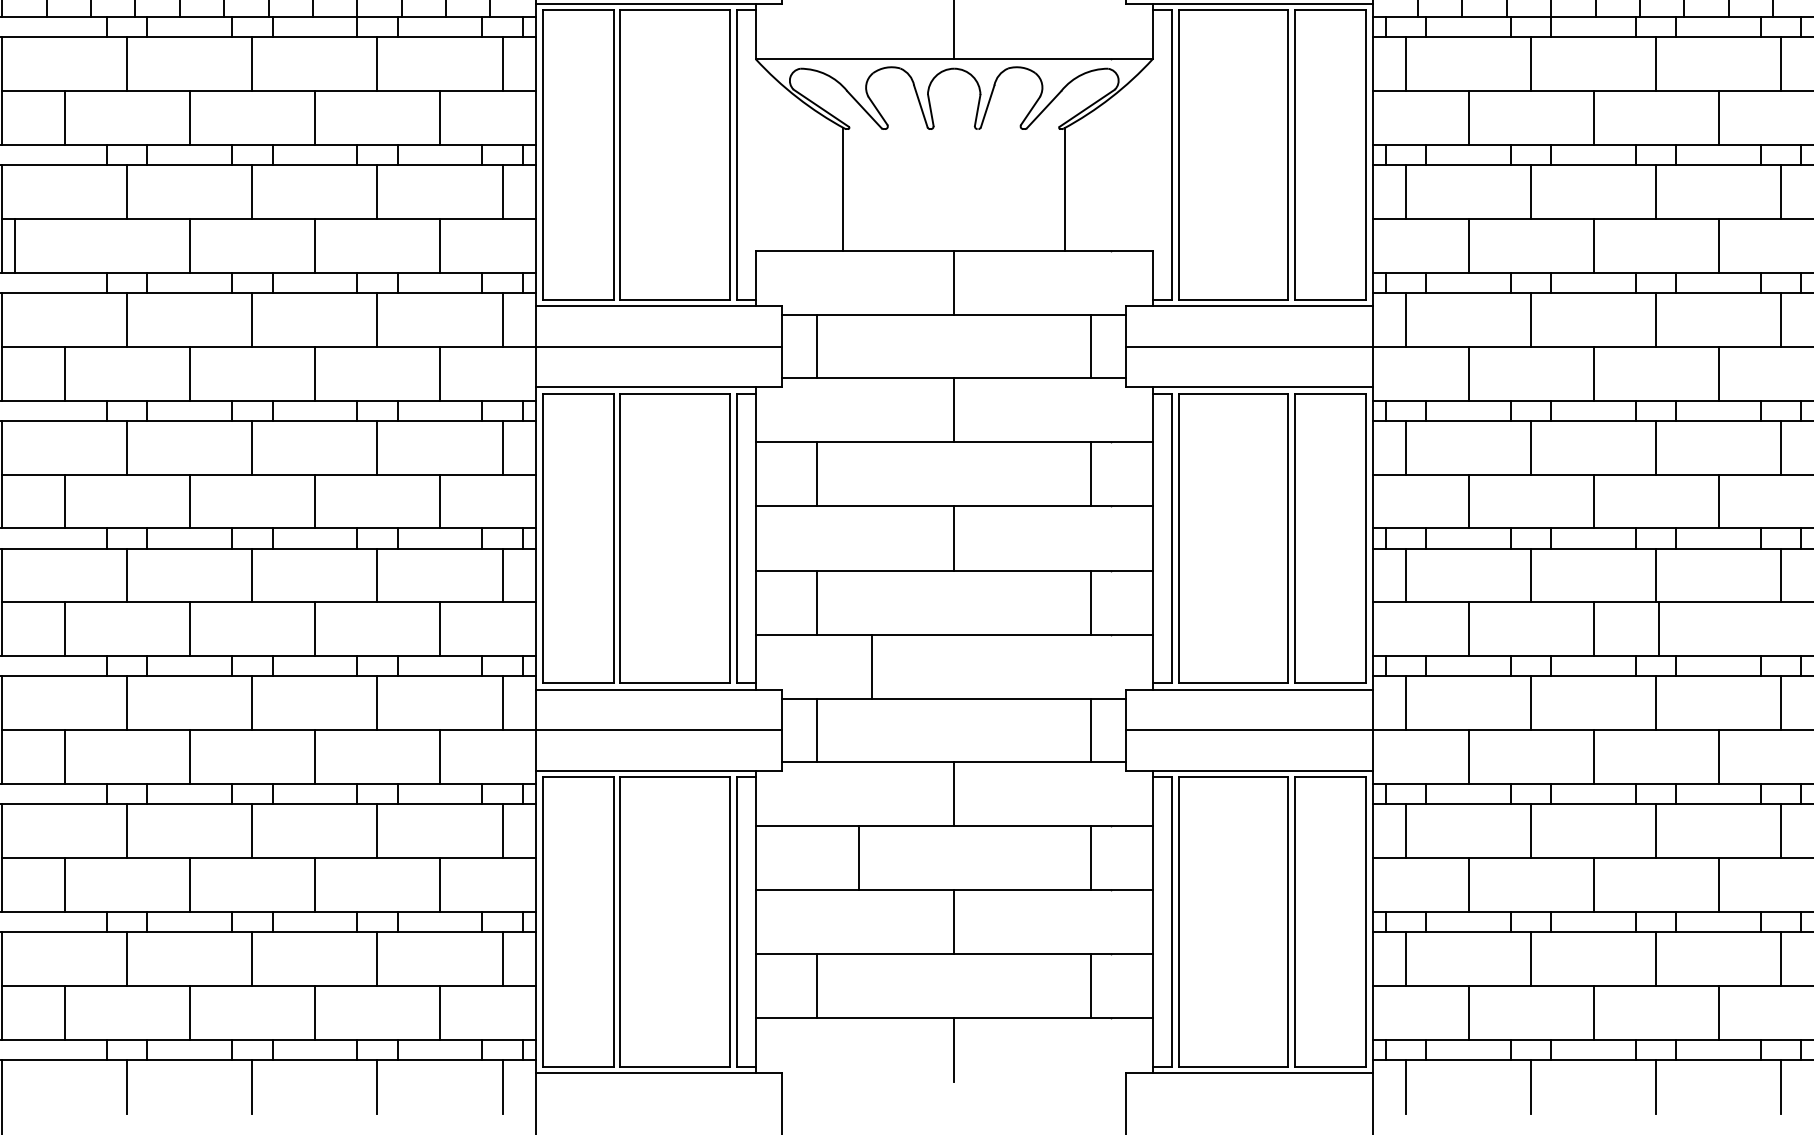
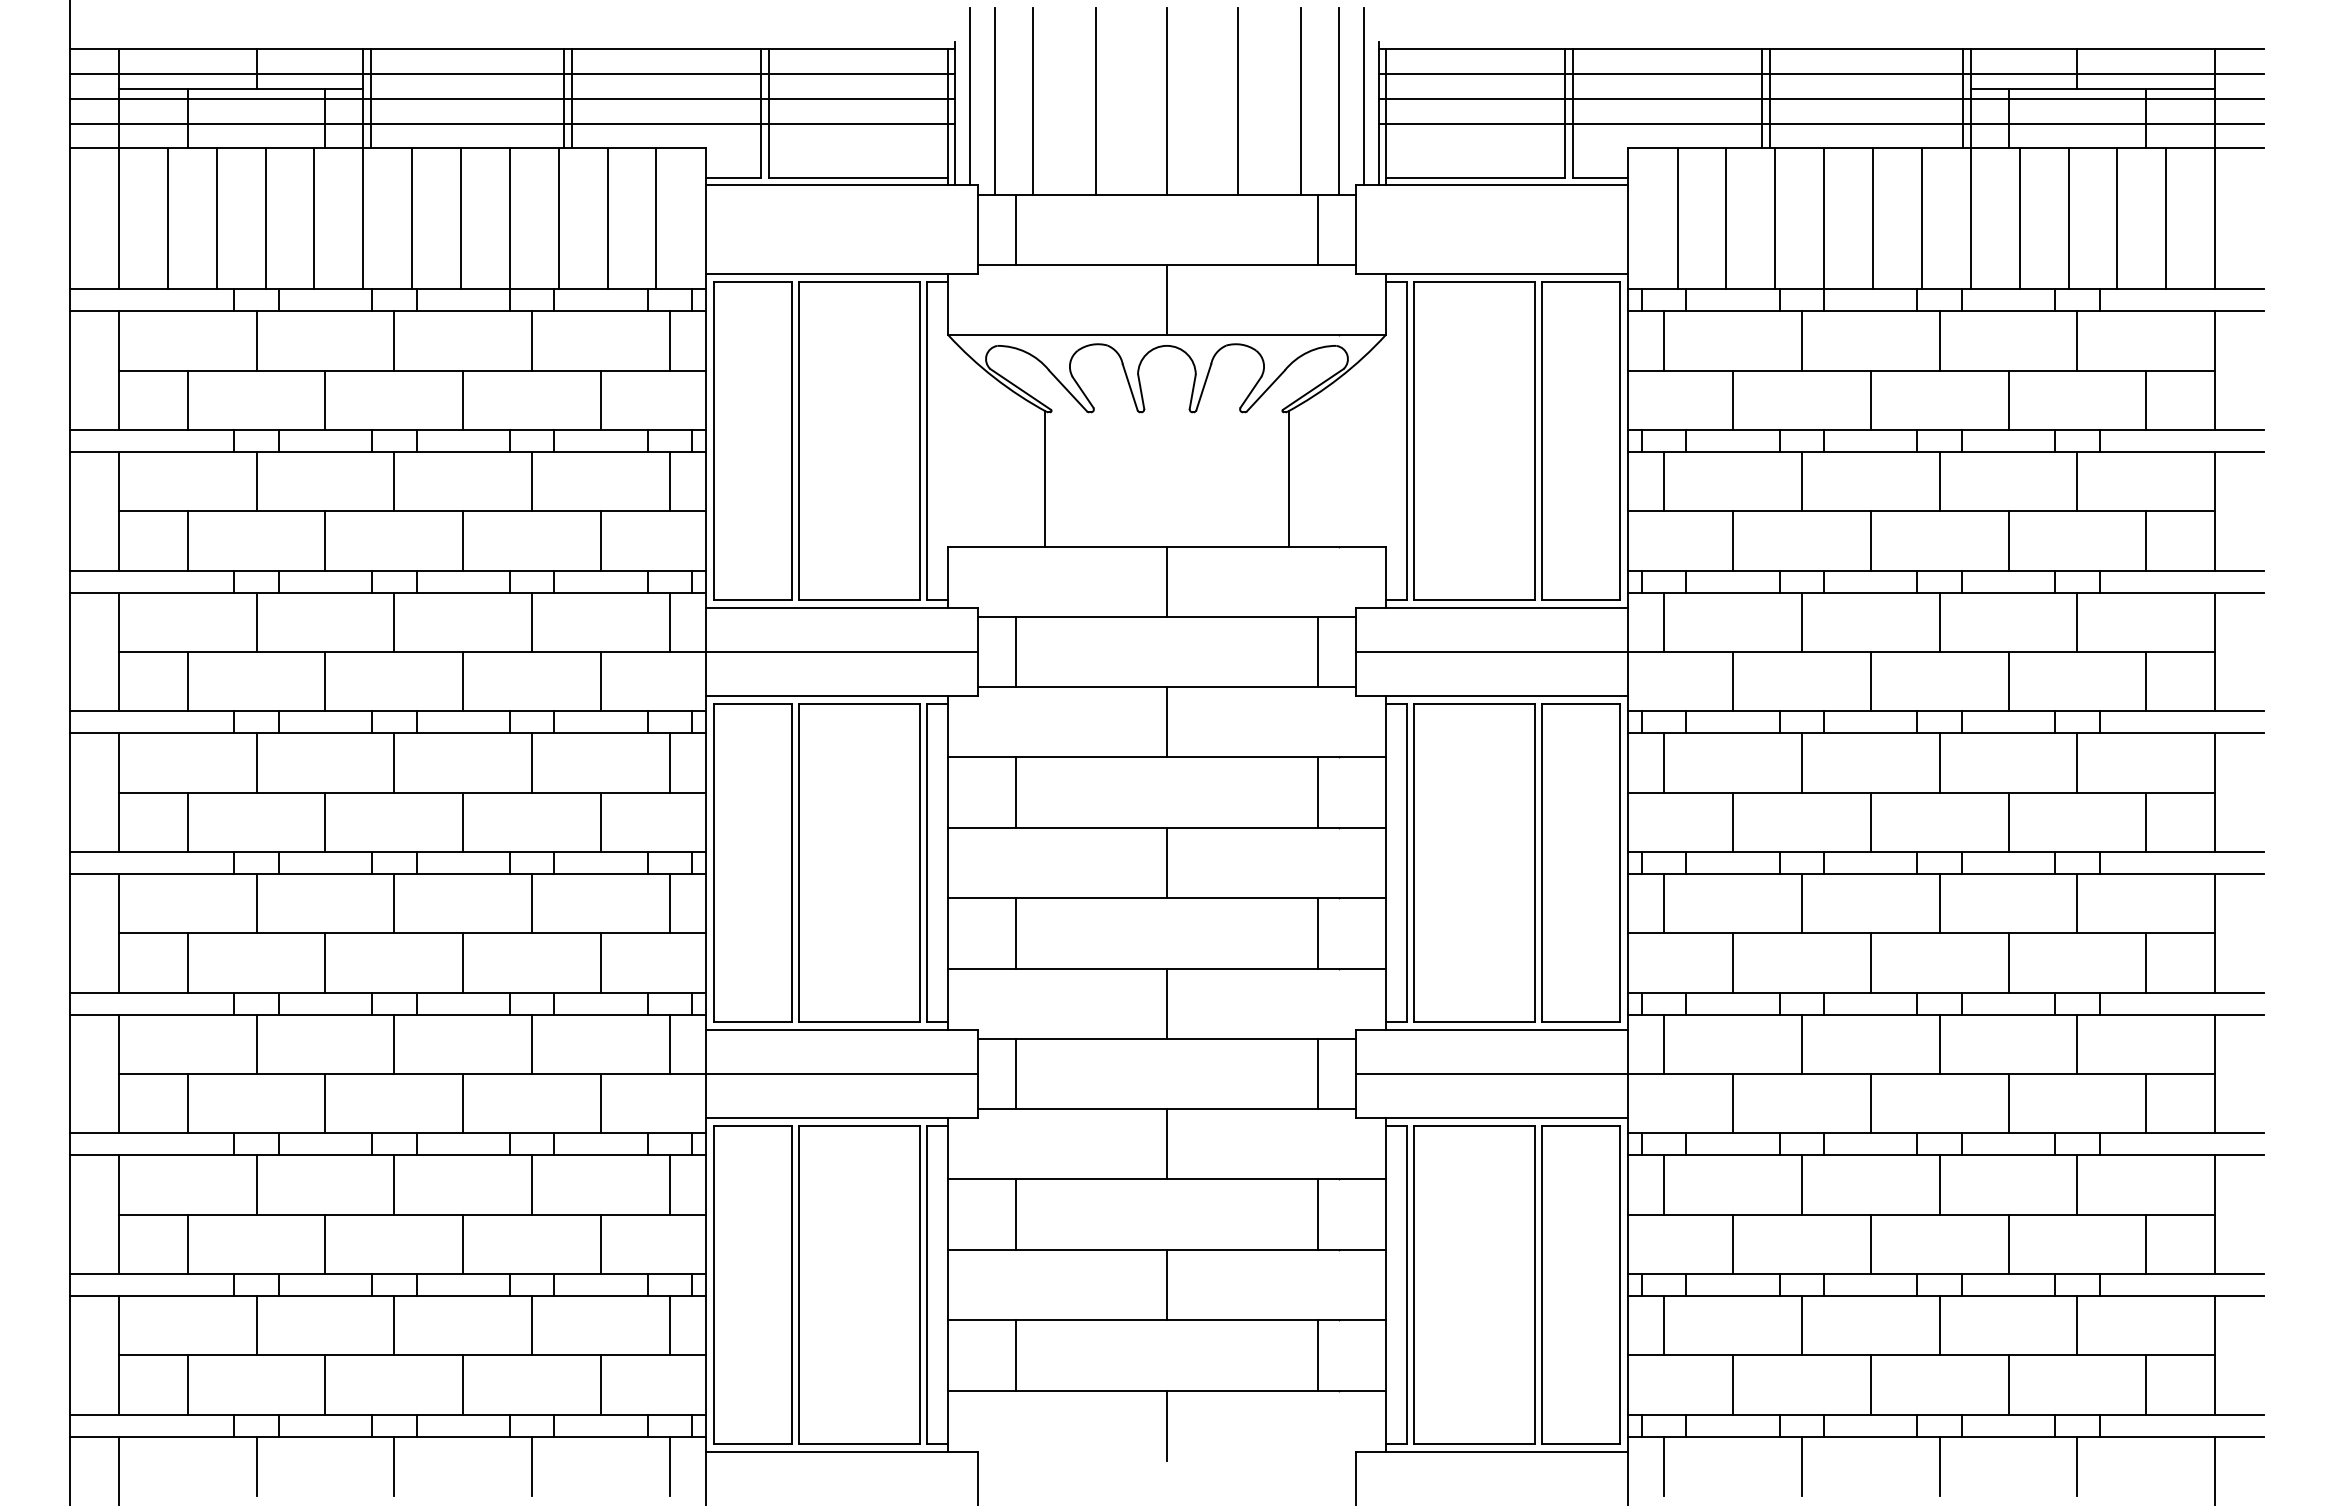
line: (14, 245) -> (187, 540), moved
line: (1658, 628) -> (2008, 962), moved
line: (872, 666) -> (1166, 1003), moved
line: (859, 857) -> (1016, 1214), moved

